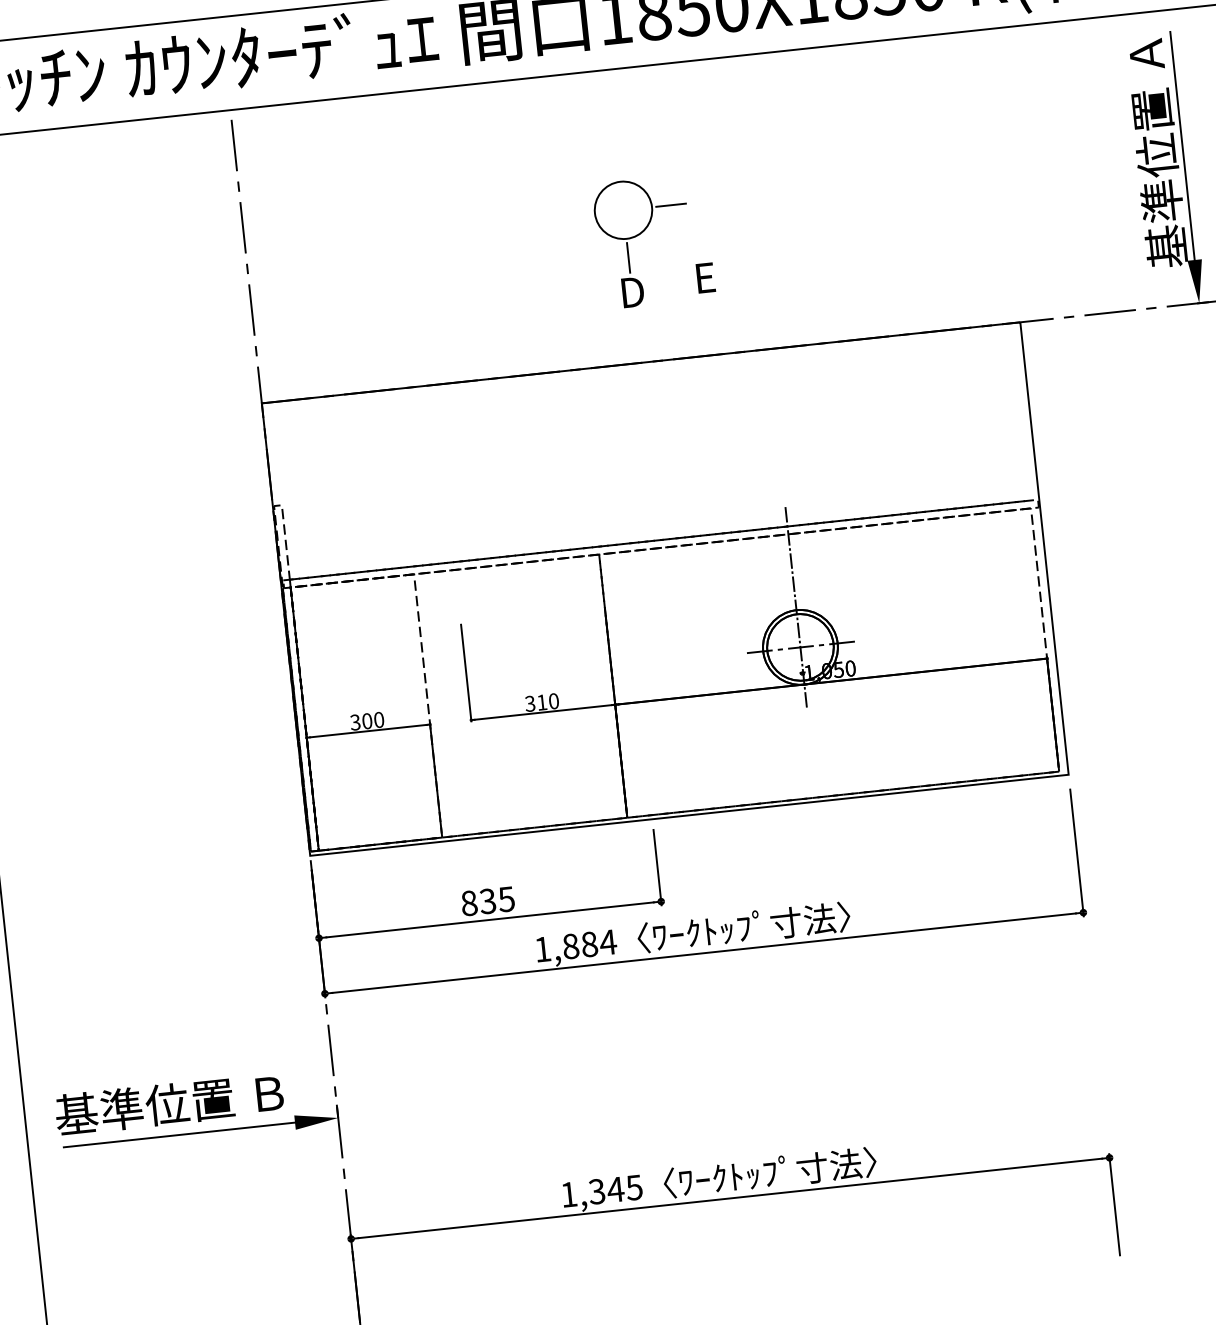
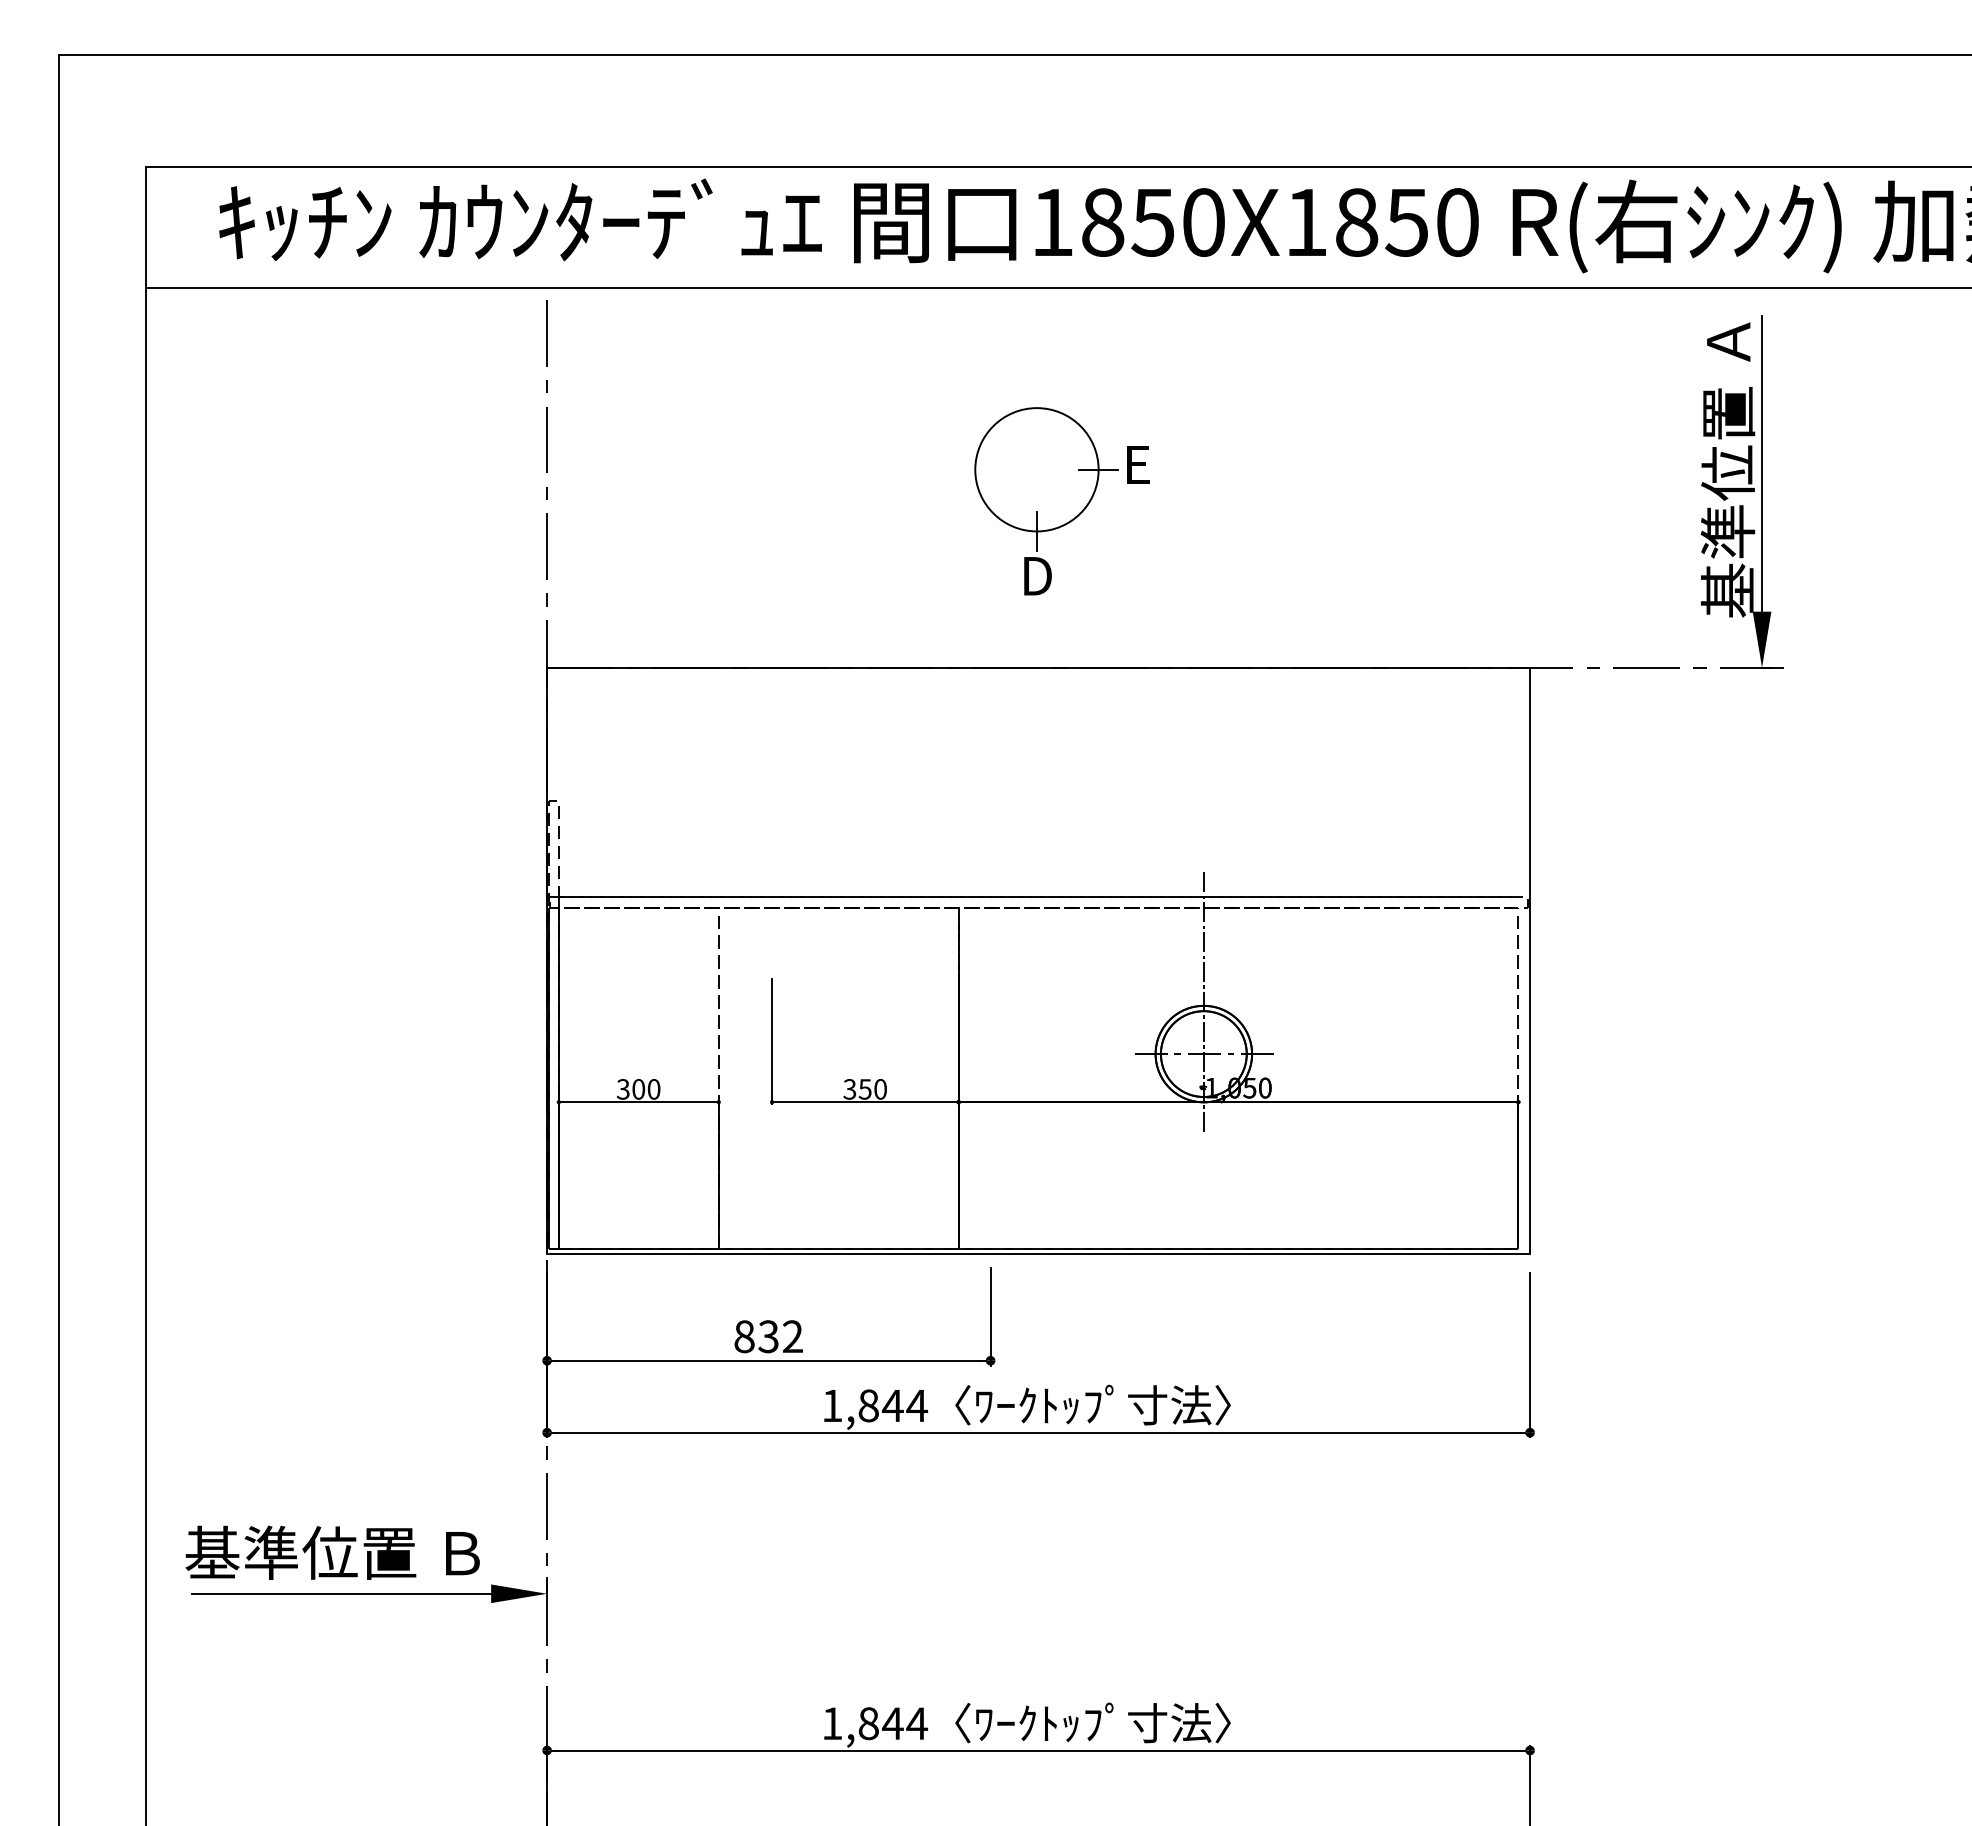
circle: (623, 210) -> (1036, 469), size x1.67
text: (706, 277) -> (1138, 464), moved
text: (541, 702) -> (864, 1089), 310 -> 350
text: (506, 899) -> (792, 1336), 835 -> 832
text: (589, 944) -> (892, 1405), 1,884 -> 1,844
text: (616, 1189) -> (893, 1723), 1,345 -> 1,844

